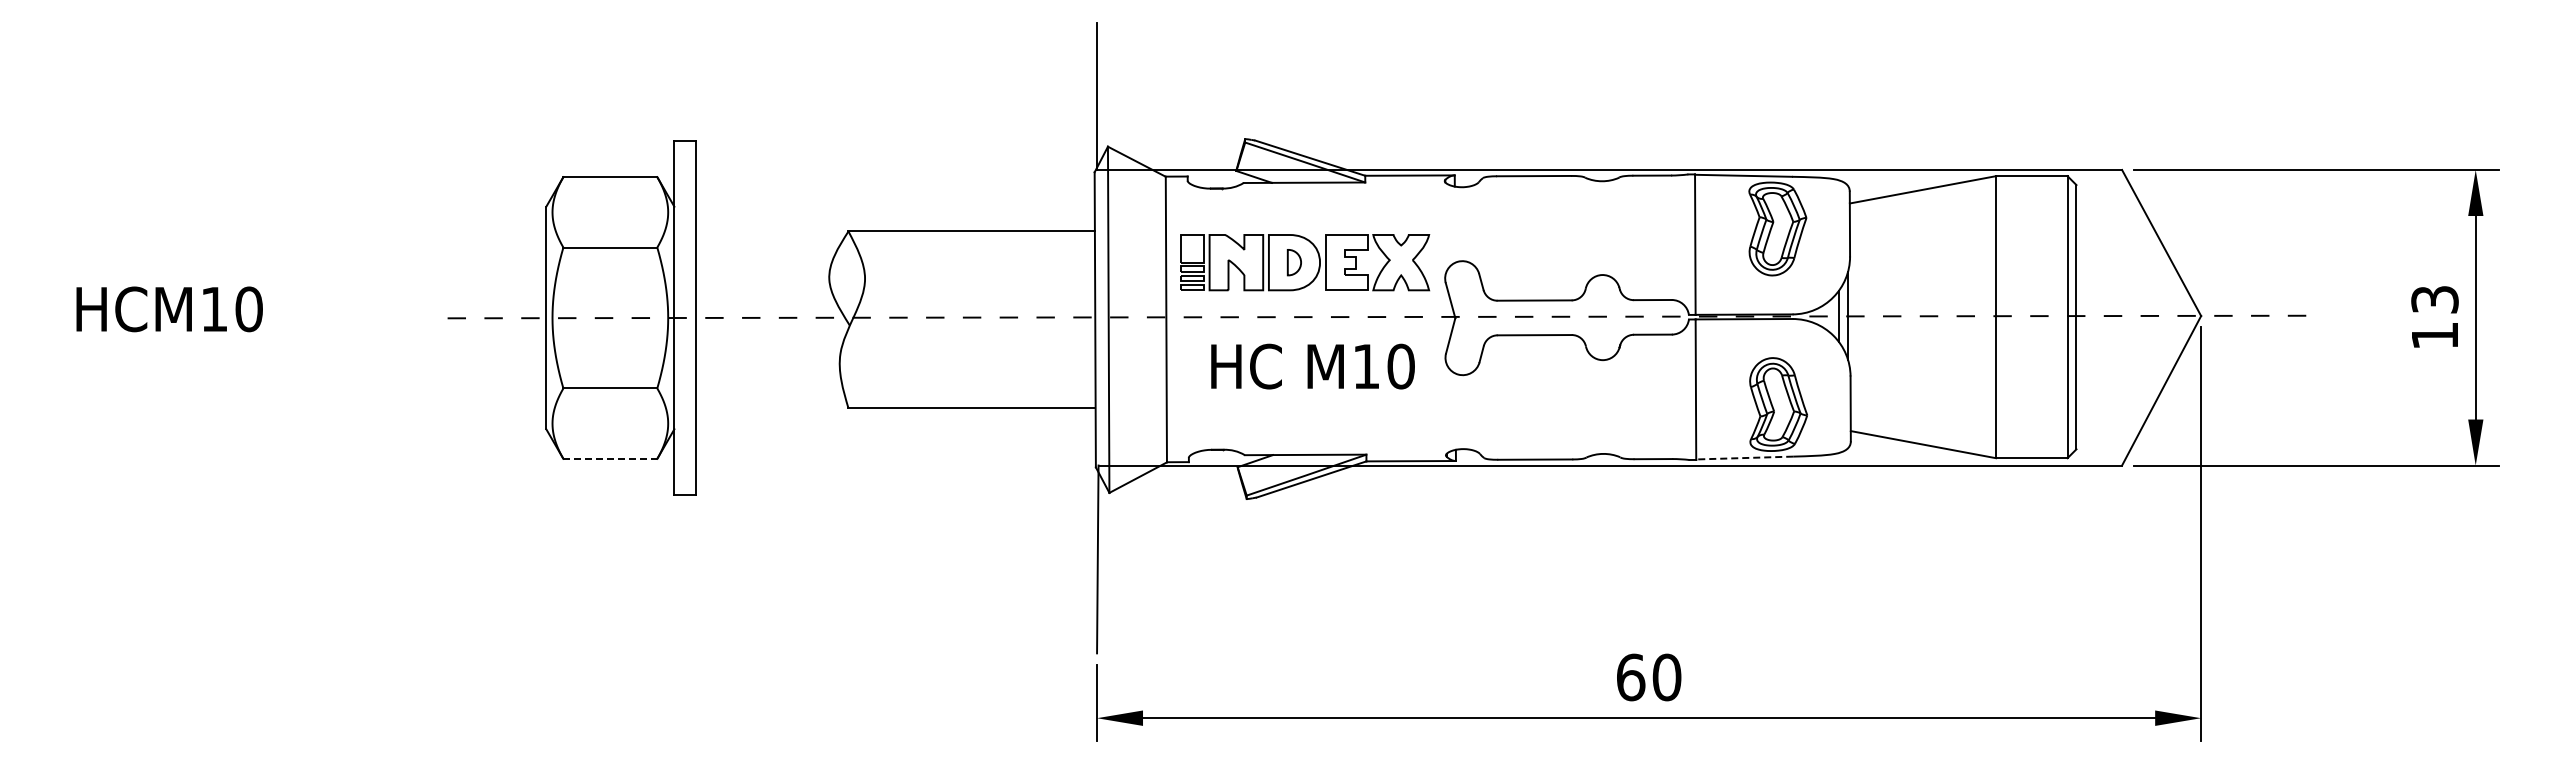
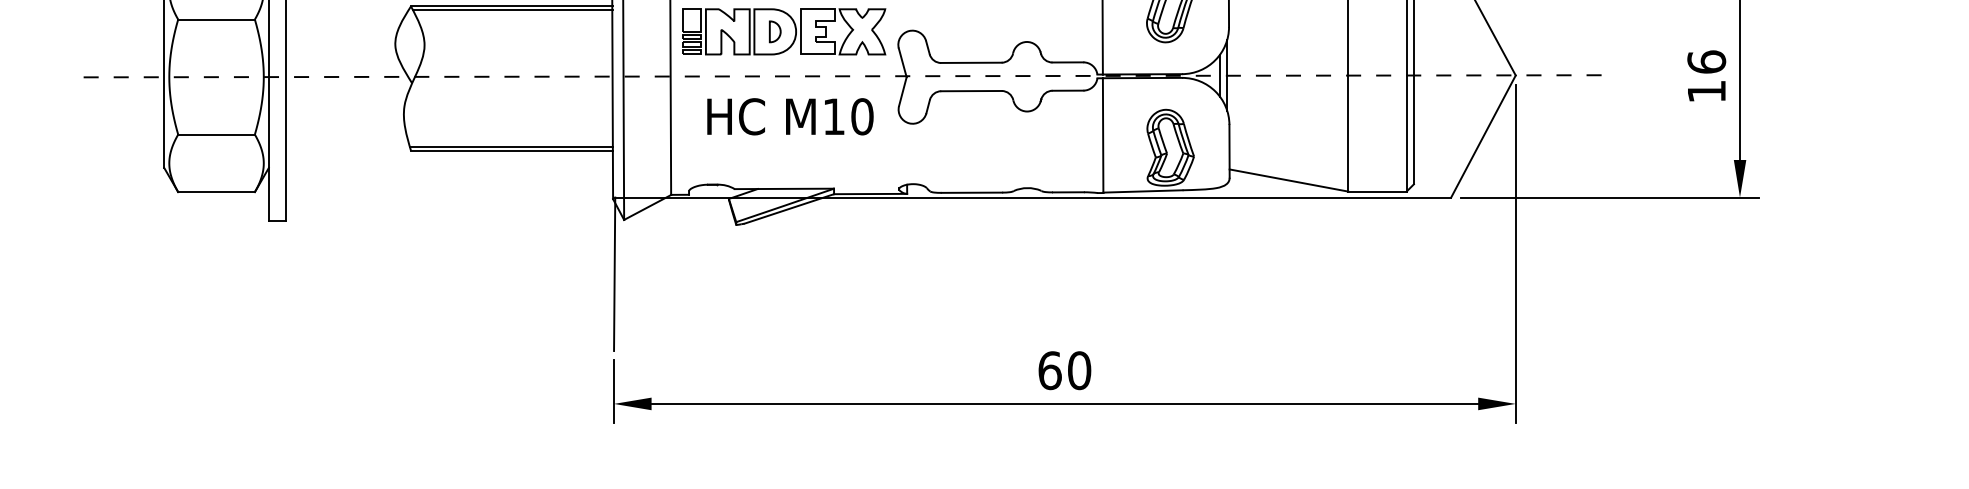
line: (973, 236) -> (513, 10), added
text: (2434, 299) -> (1706, 61), 13 -> 16
line: (971, 403) -> (511, 146), added
line: (610, 458) -> (216, 191), dashed -> solid
line: (1744, 458) -> (1142, 191), dashed -> solid

